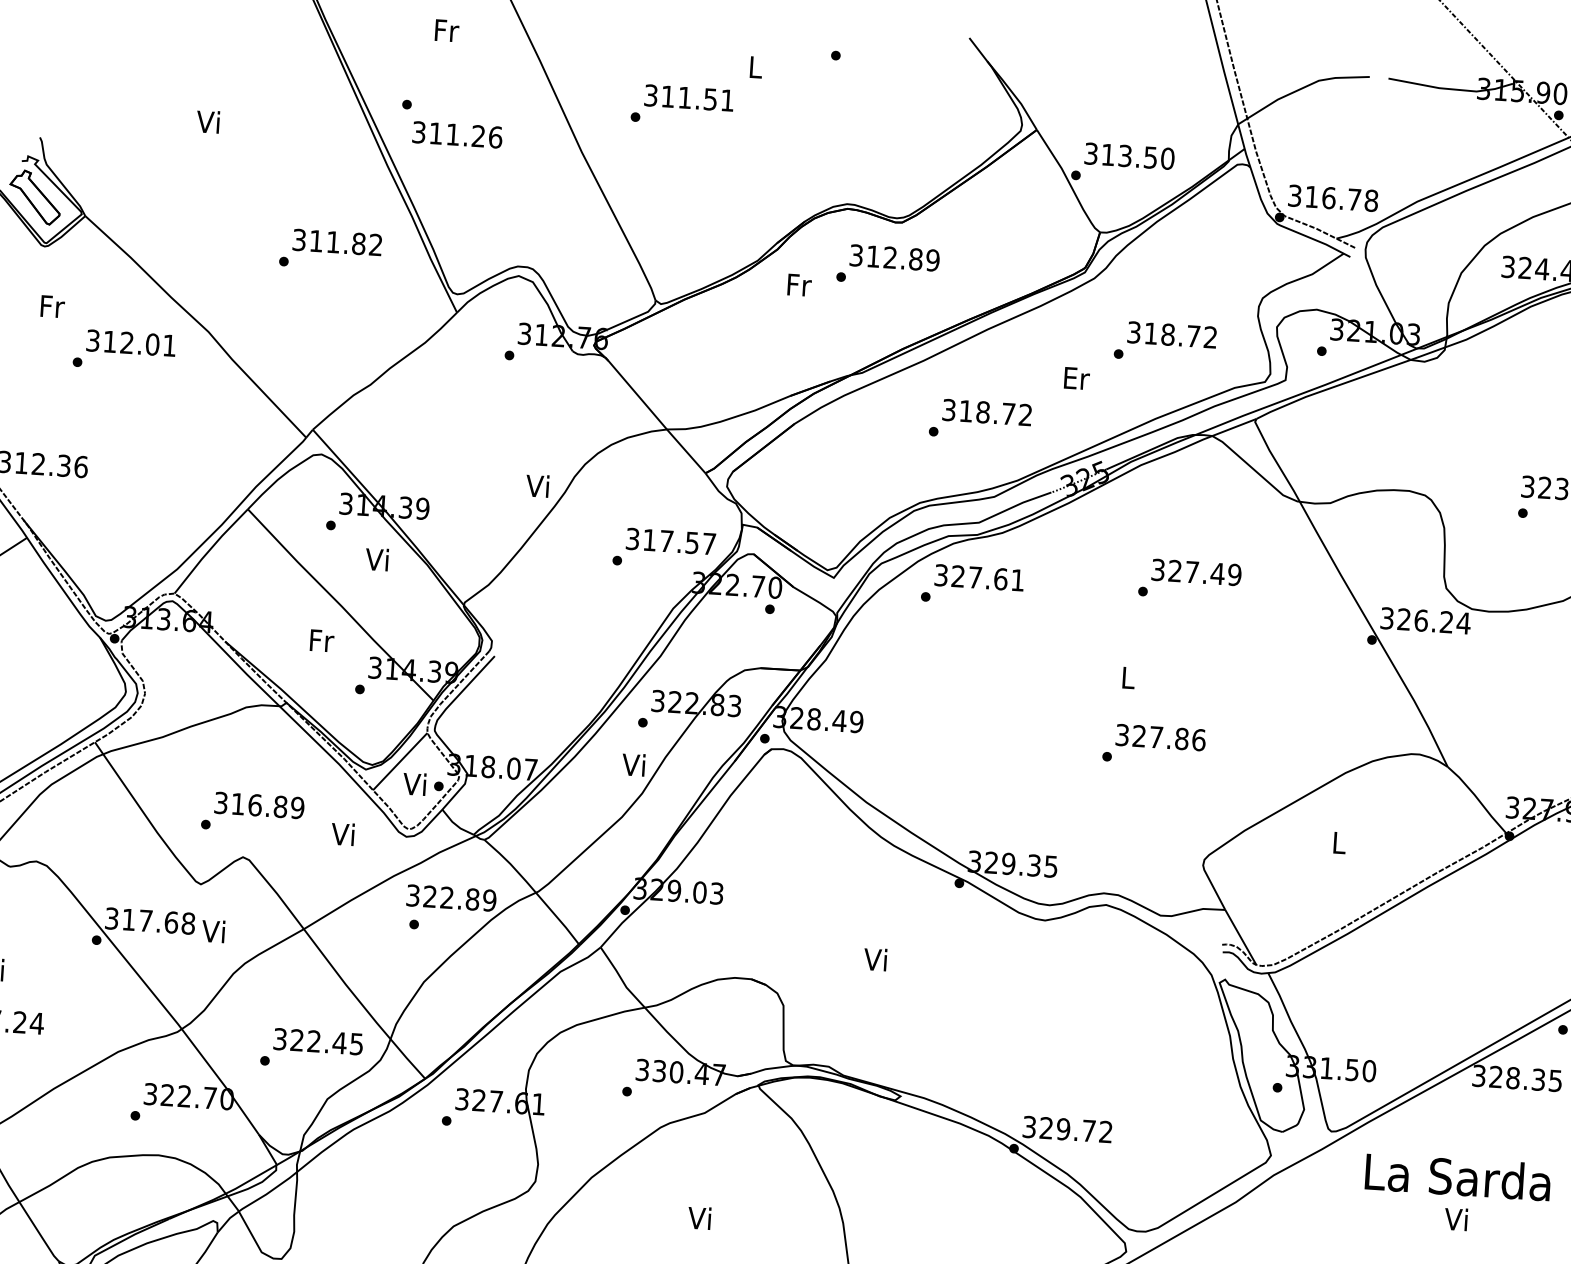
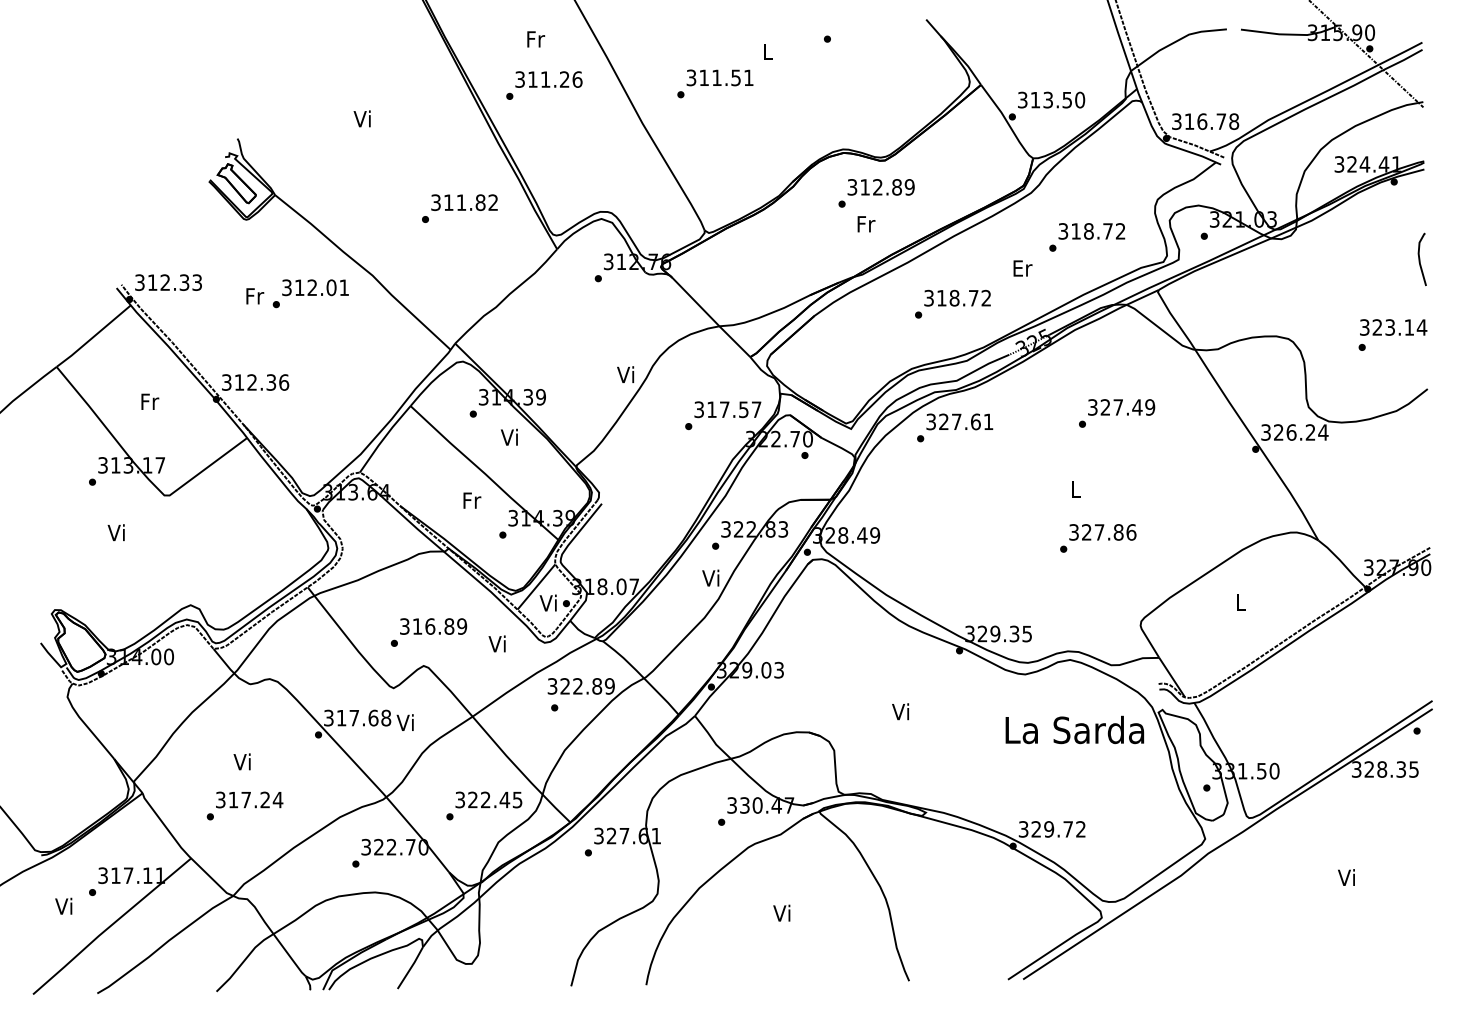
text: (456, 134) -> (548, 79), moved
text: (799, 285) -> (866, 224), moved
text: (53, 306) -> (255, 296), moved
text: (1457, 1176) -> (1074, 729), moved

